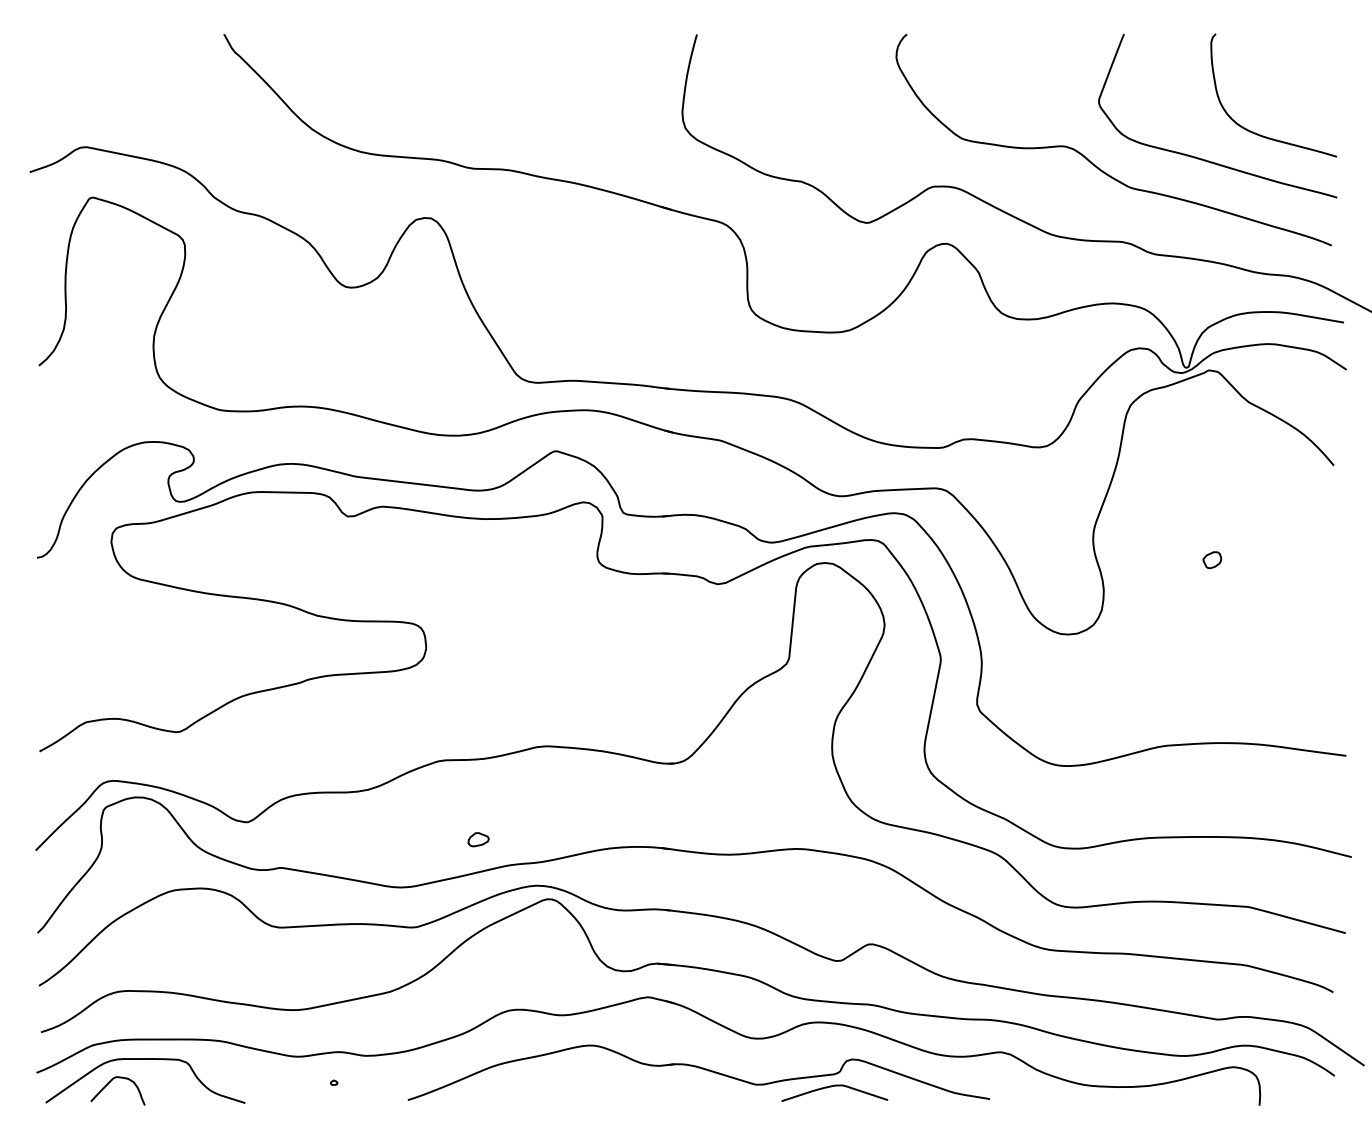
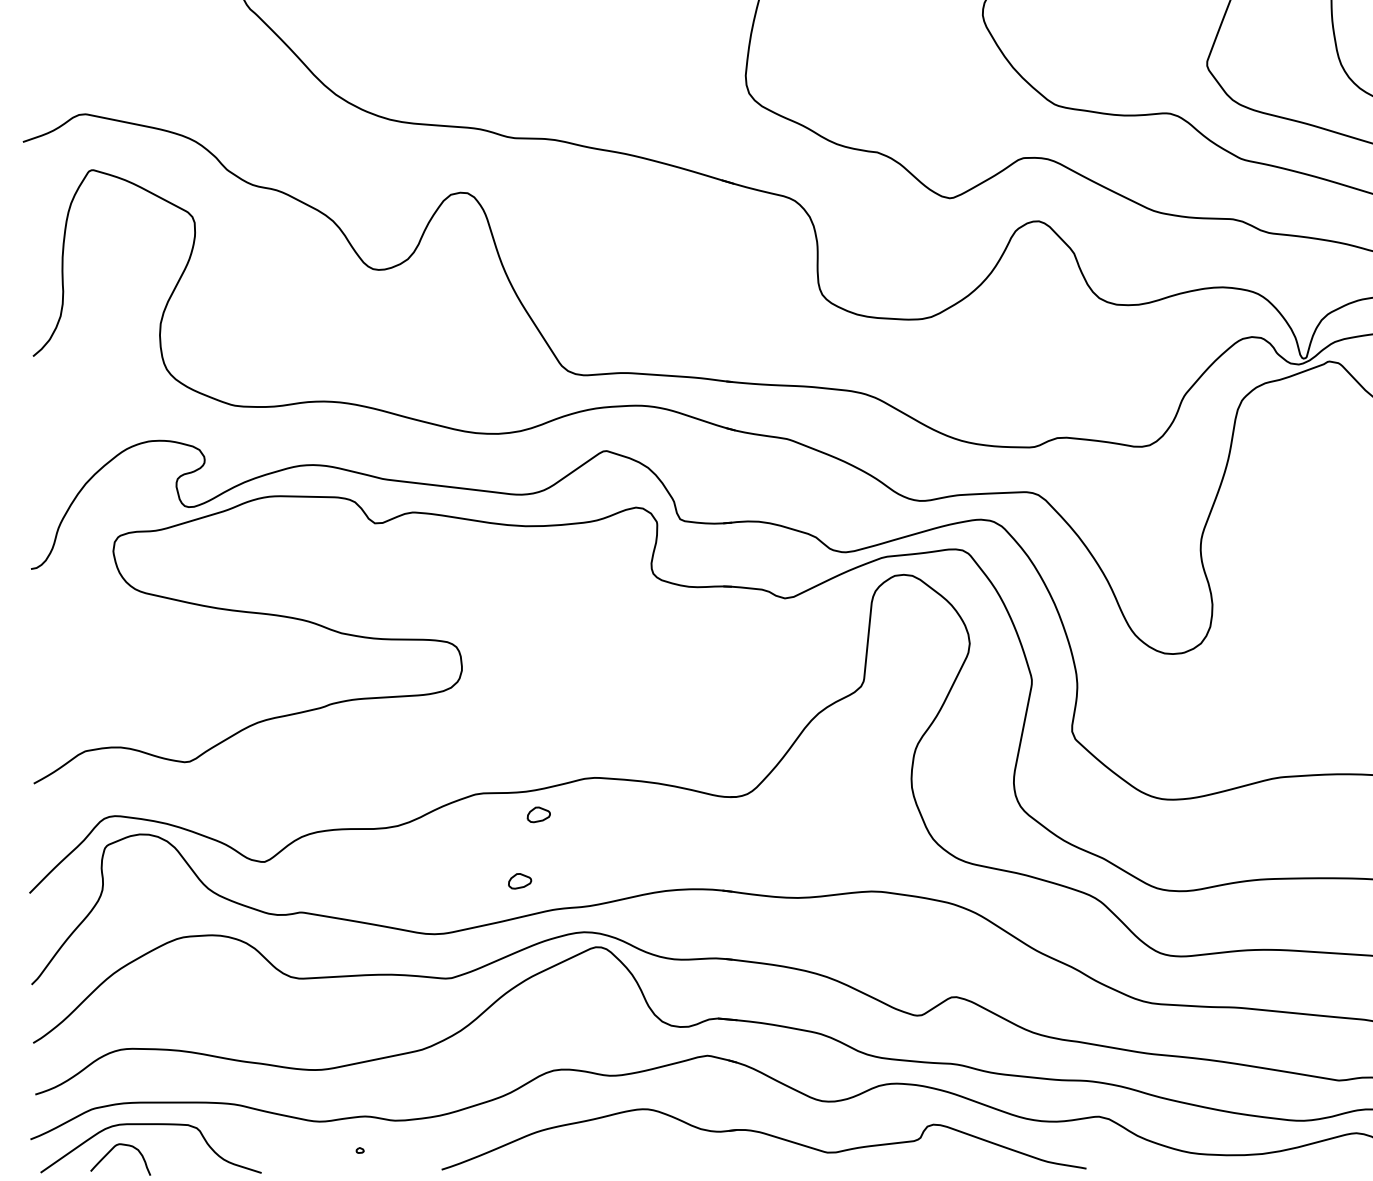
part: (1212, 560) -> (1332, 572), removed
part: (495, 779) -> (538, 814), added
curve: (831, 1087) -> (910, 1155), removed

